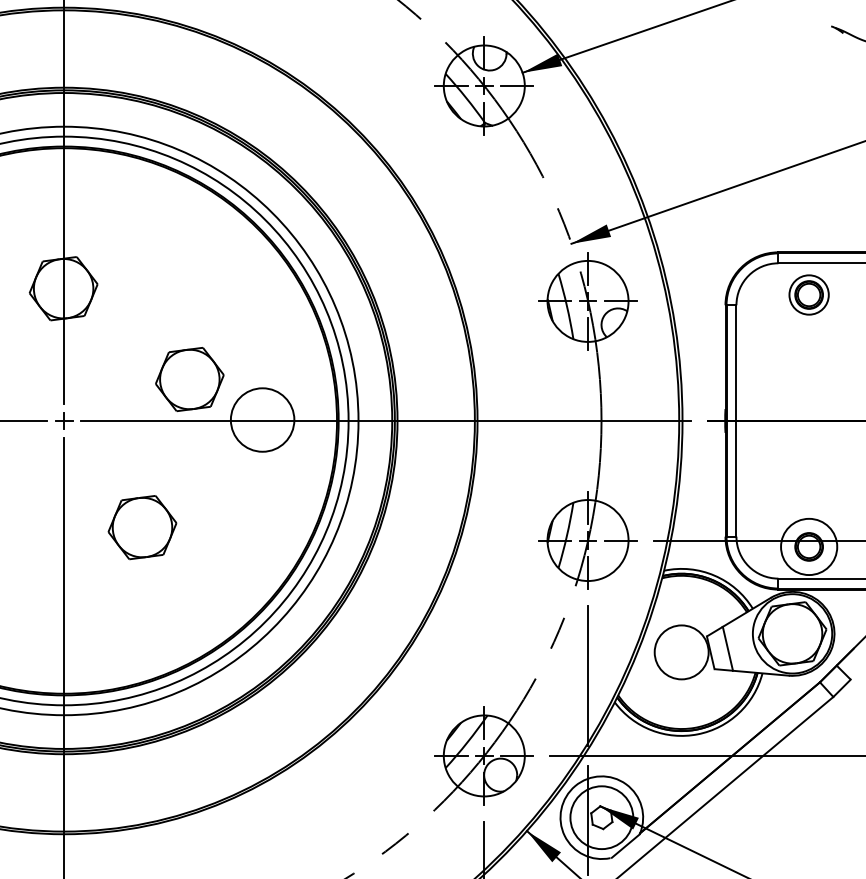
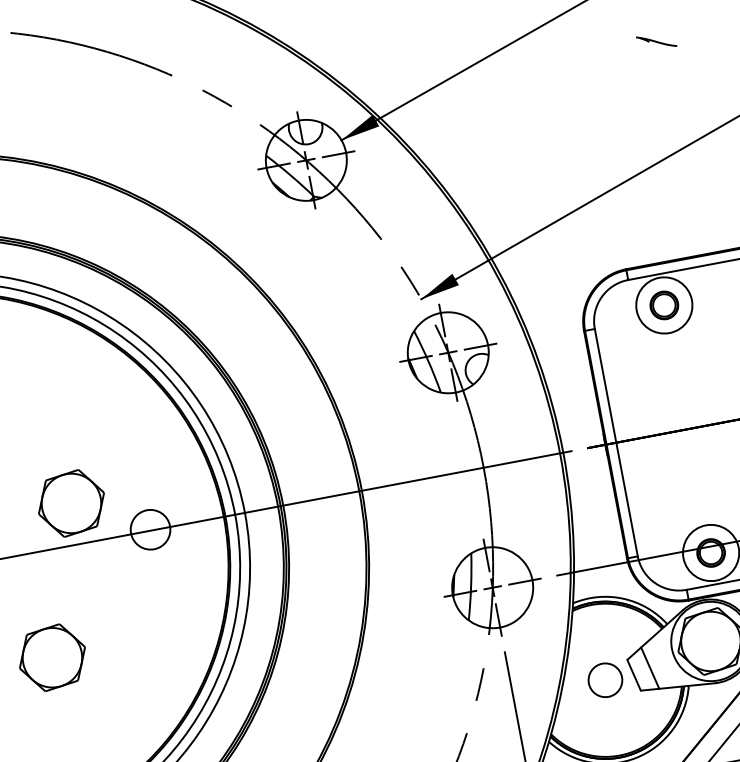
circle: (809, 294) -> (664, 304), size x1.43
circle: (262, 419) -> (150, 529), size x0.62
circle: (681, 652) -> (605, 680), size x0.62

